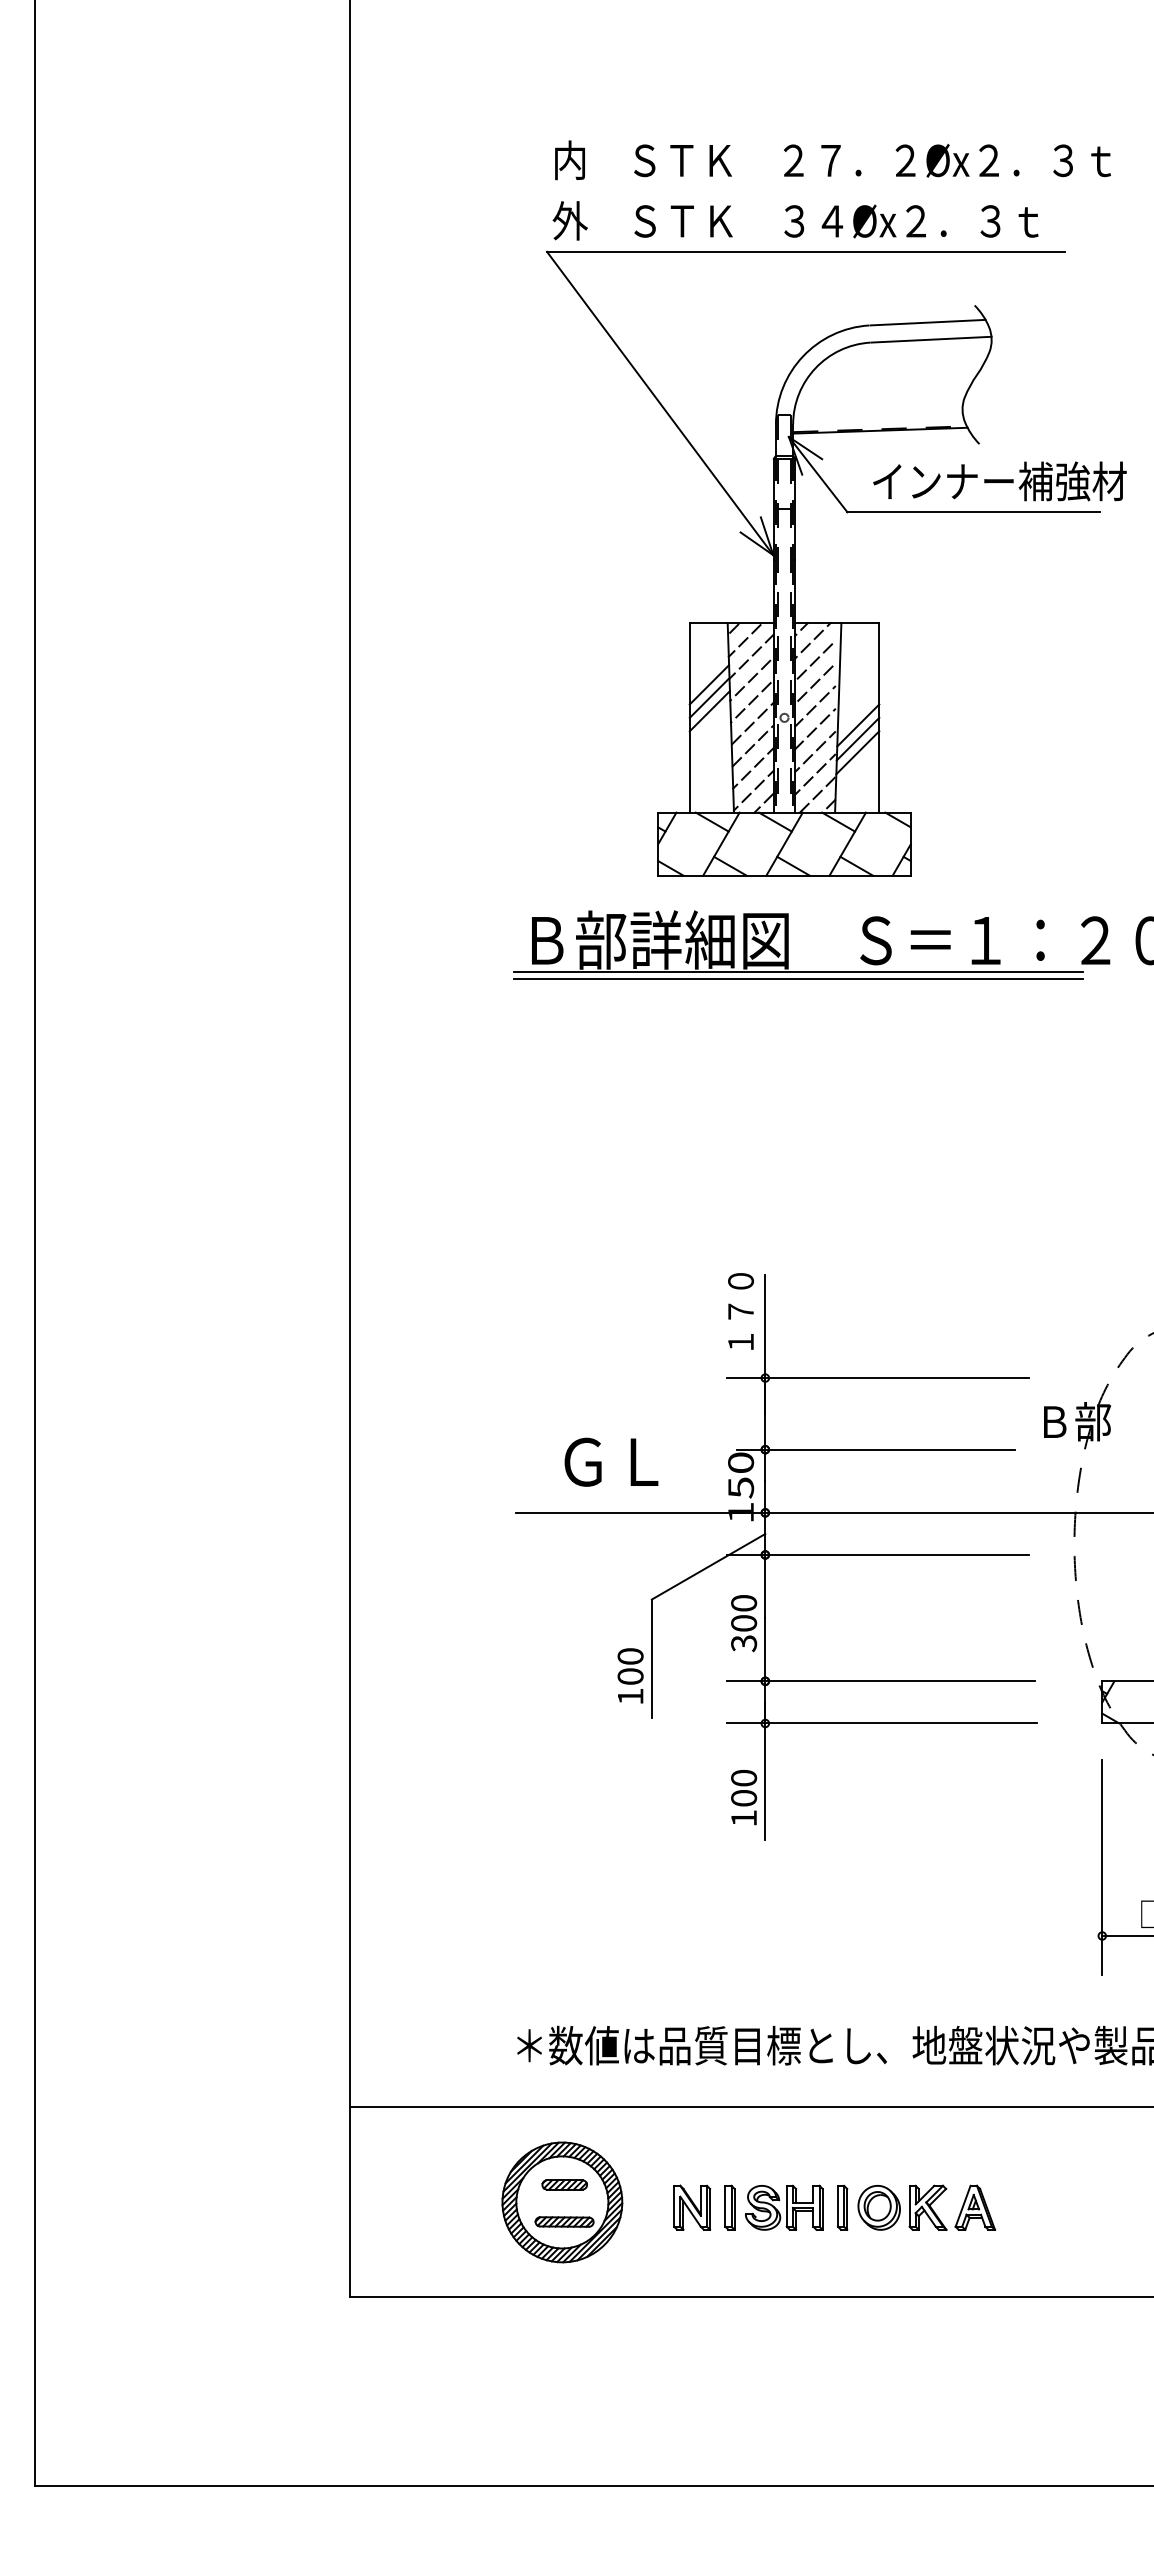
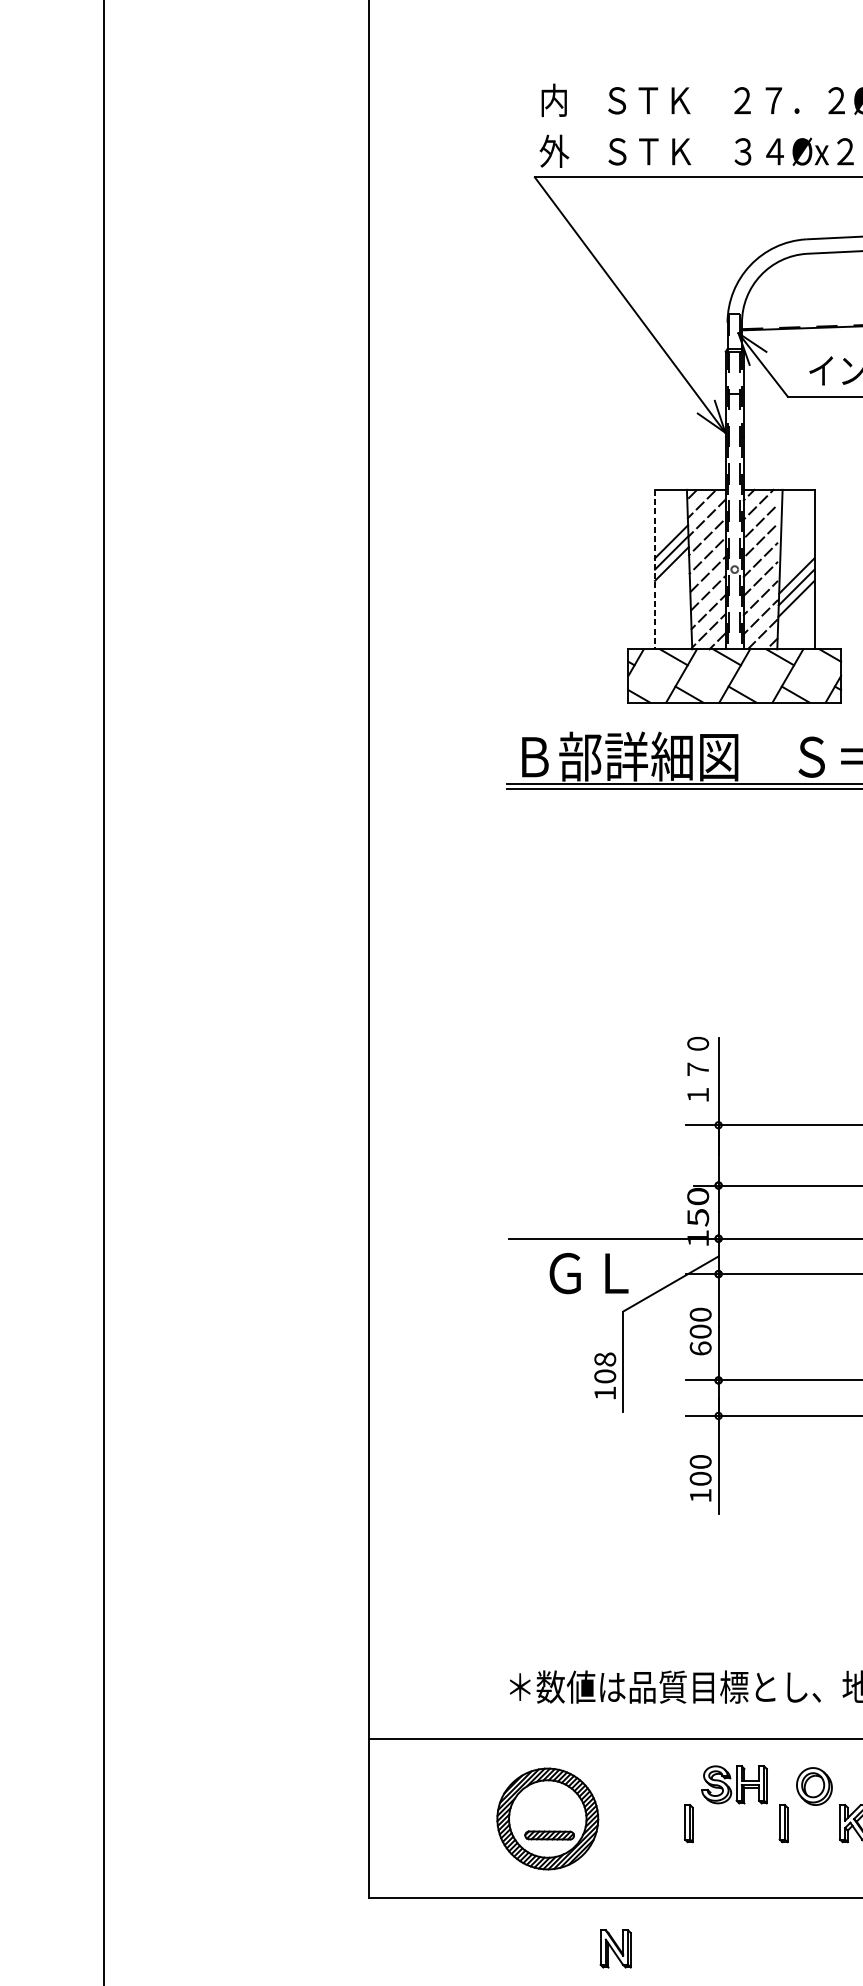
line: (689, 717) -> (654, 569), solid -> dashed
text: (611, 1461) -> (589, 1272), moved
text: (744, 1643) -> (701, 1348), 300 -> 600
text: (630, 1656) -> (605, 1359), 100 -> 108
part: (564, 2184) -> (549, 1803), removed
part: (692, 2207) -> (616, 1948), moved
part: (784, 2207) -> (734, 1784), moved
part: (878, 2207) -> (813, 1786), moved

